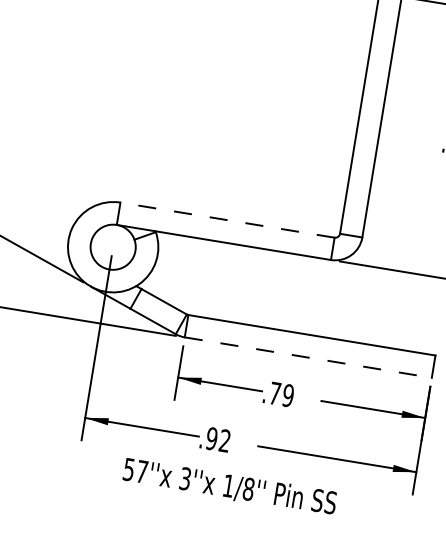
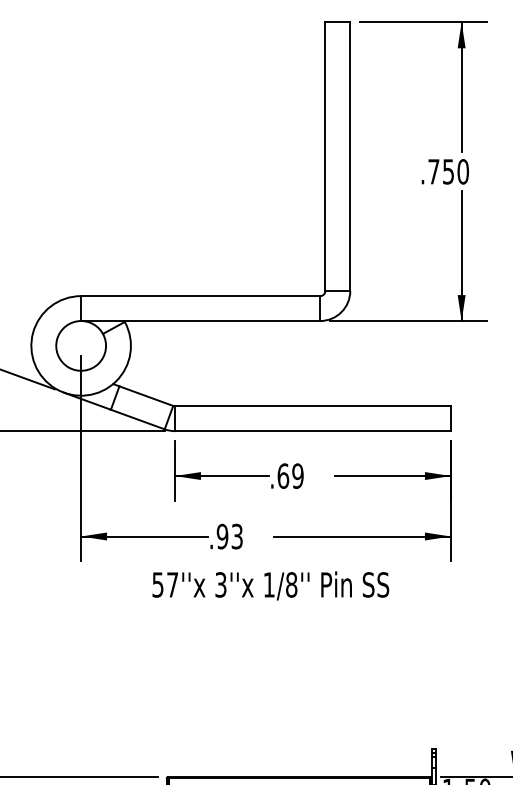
line: (227, 220) -> (200, 296), dashed -> solid
line: (307, 357) -> (312, 431), dashed -> solid
text: (275, 392) -> (283, 475), .79 -> .69
text: (224, 440) -> (236, 536), .92 -> .93
text: (229, 486) -> (270, 585), moved

